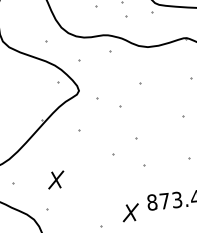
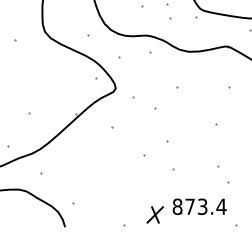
part: (56, 179) -> (84, 174), removed

